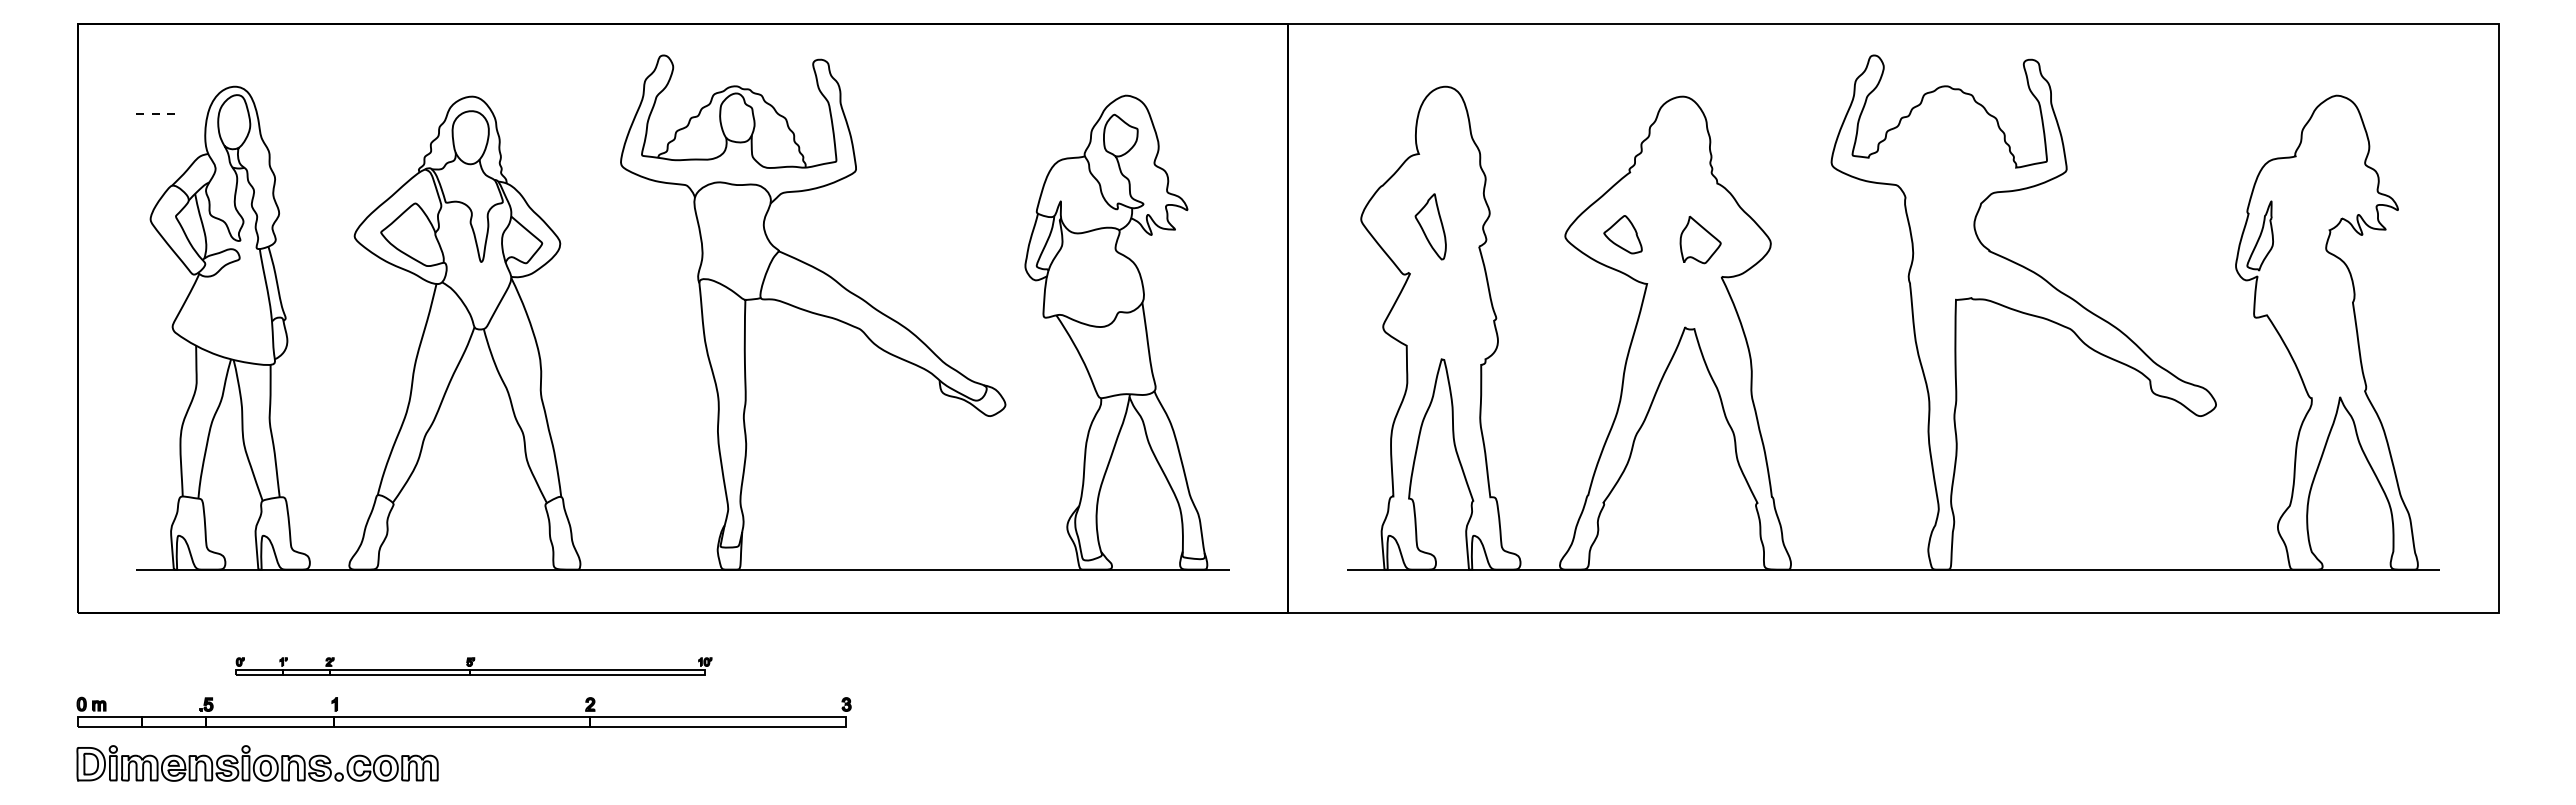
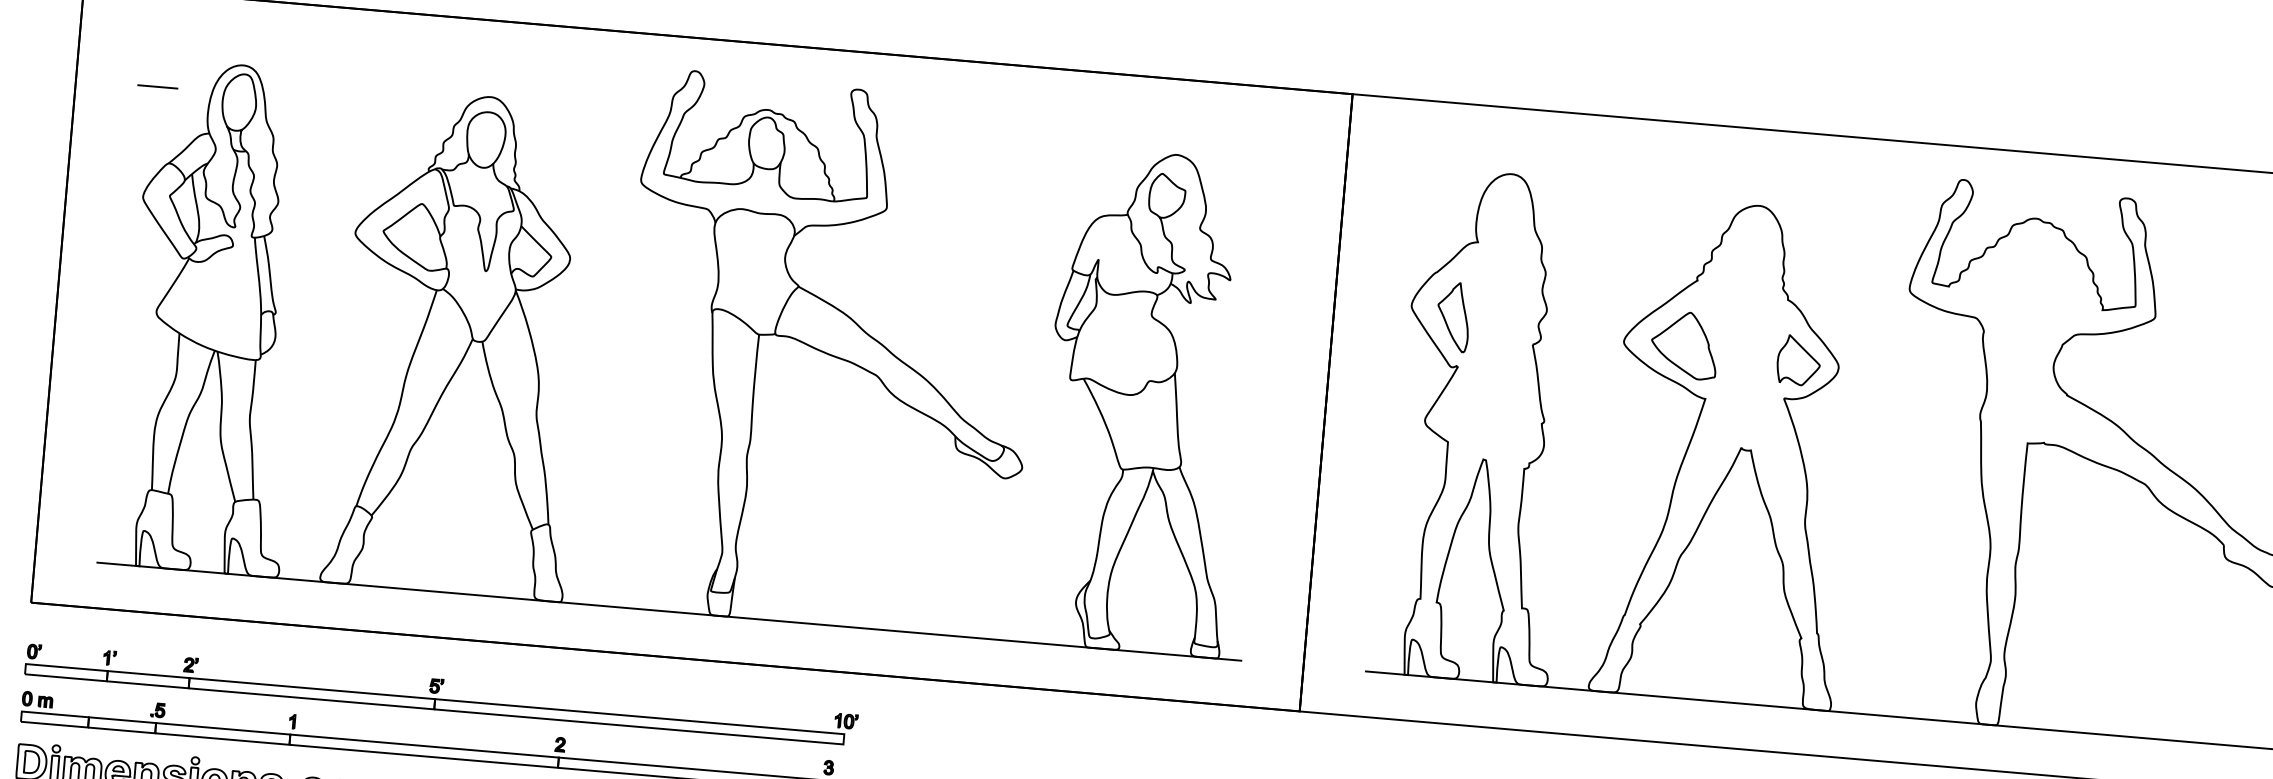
line: (155, 114) -> (157, 87), dashed -> solid
part: (1430, 226) -> (1453, 316), moved
part: (1622, 234) -> (1684, 344), size x1.67
part: (1700, 239) -> (1798, 360), moved
part: (473, 666) -> (441, 694), size x1.67

